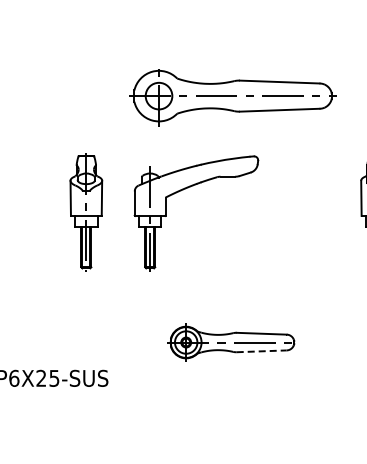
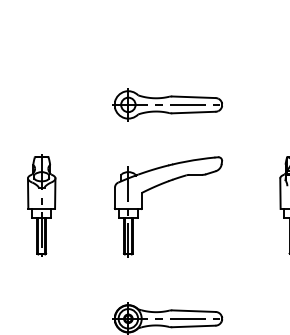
part: (231, 95) -> (167, 104), size x0.62
part: (188, 188) -> (161, 185), moved
line: (261, 351) -> (193, 326), dashed -> solid

